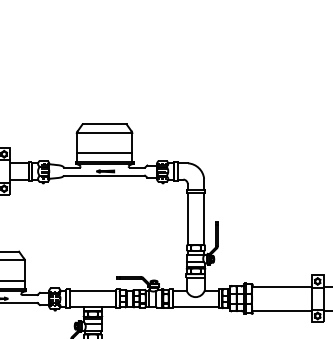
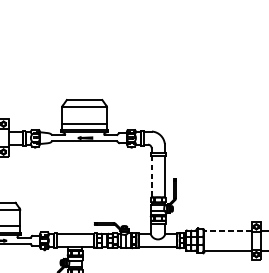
line: (187, 219) -> (151, 176), solid -> dashed
line: (281, 286) -> (227, 230), solid -> dashed

